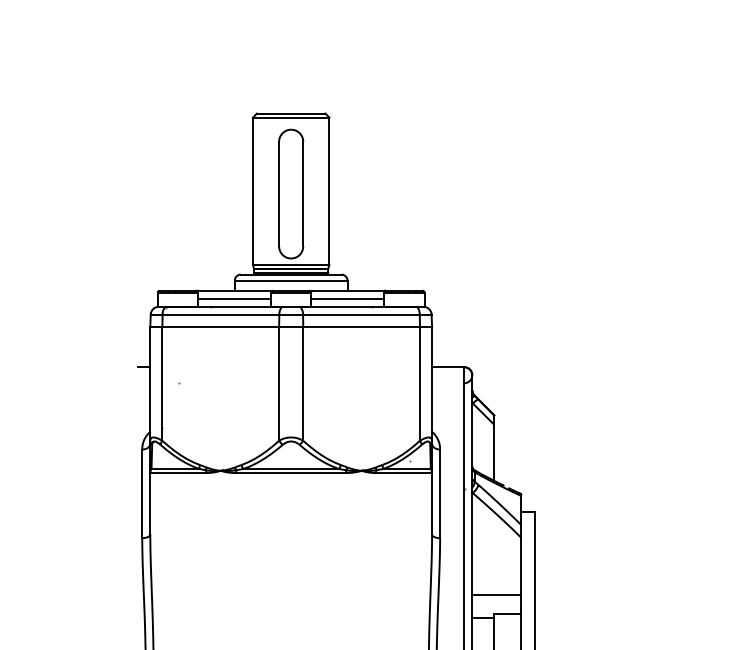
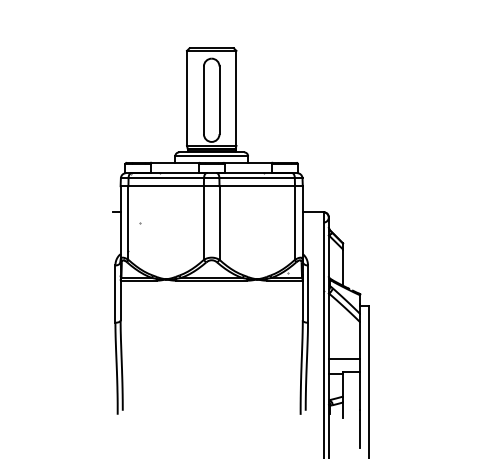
line: (233, 298) -> (174, 167), removed
line: (346, 298) -> (247, 167), removed

